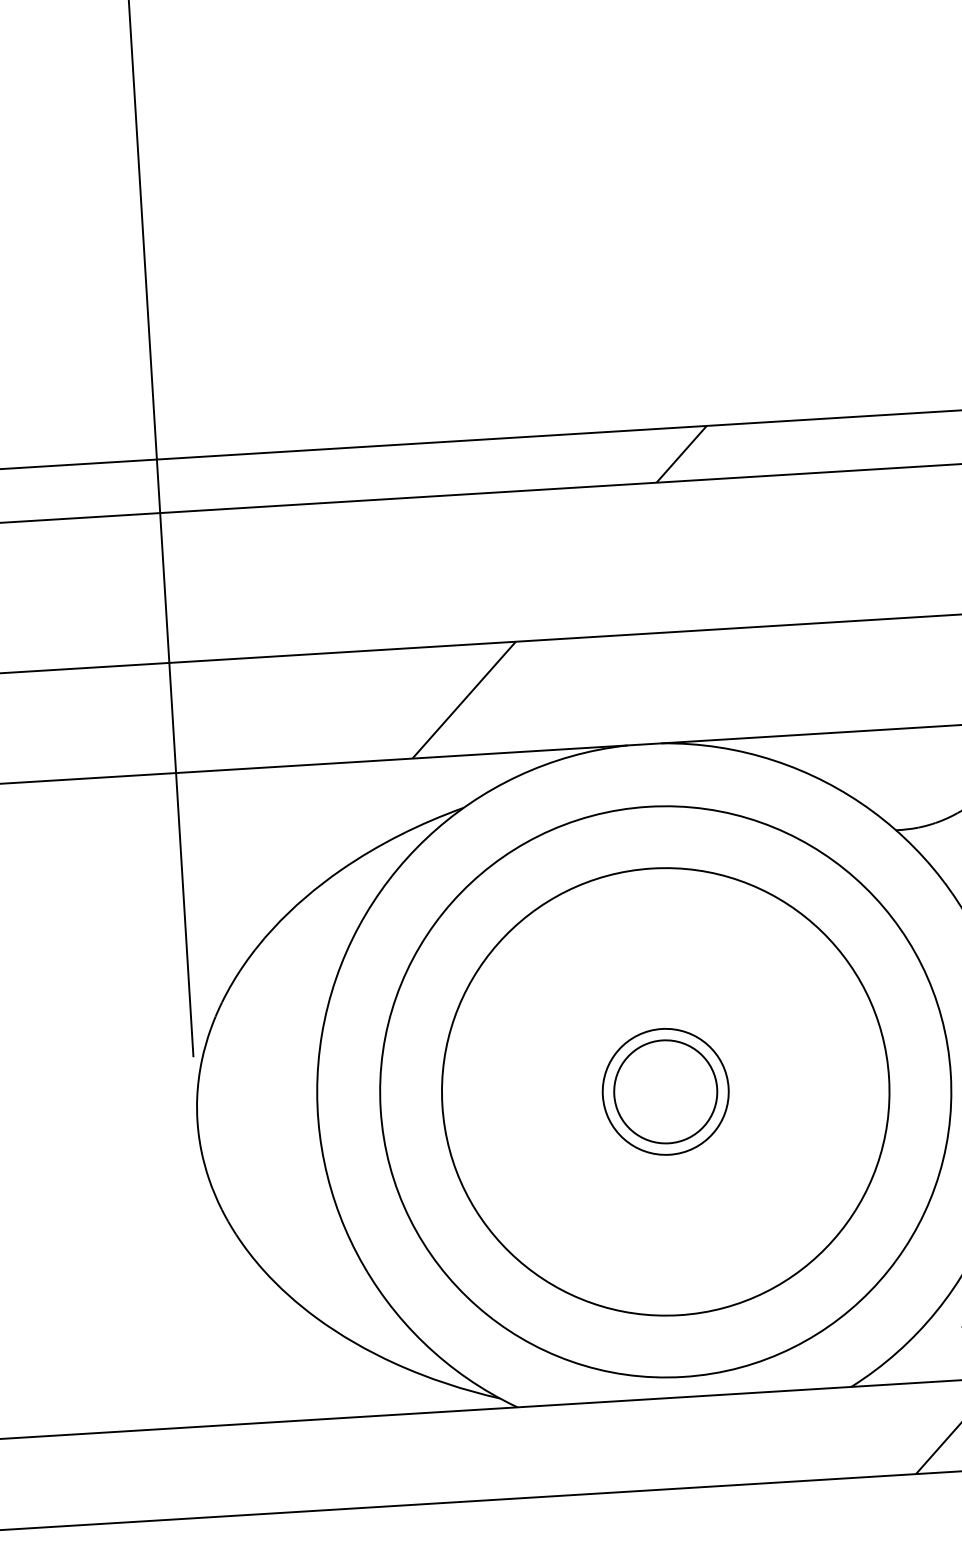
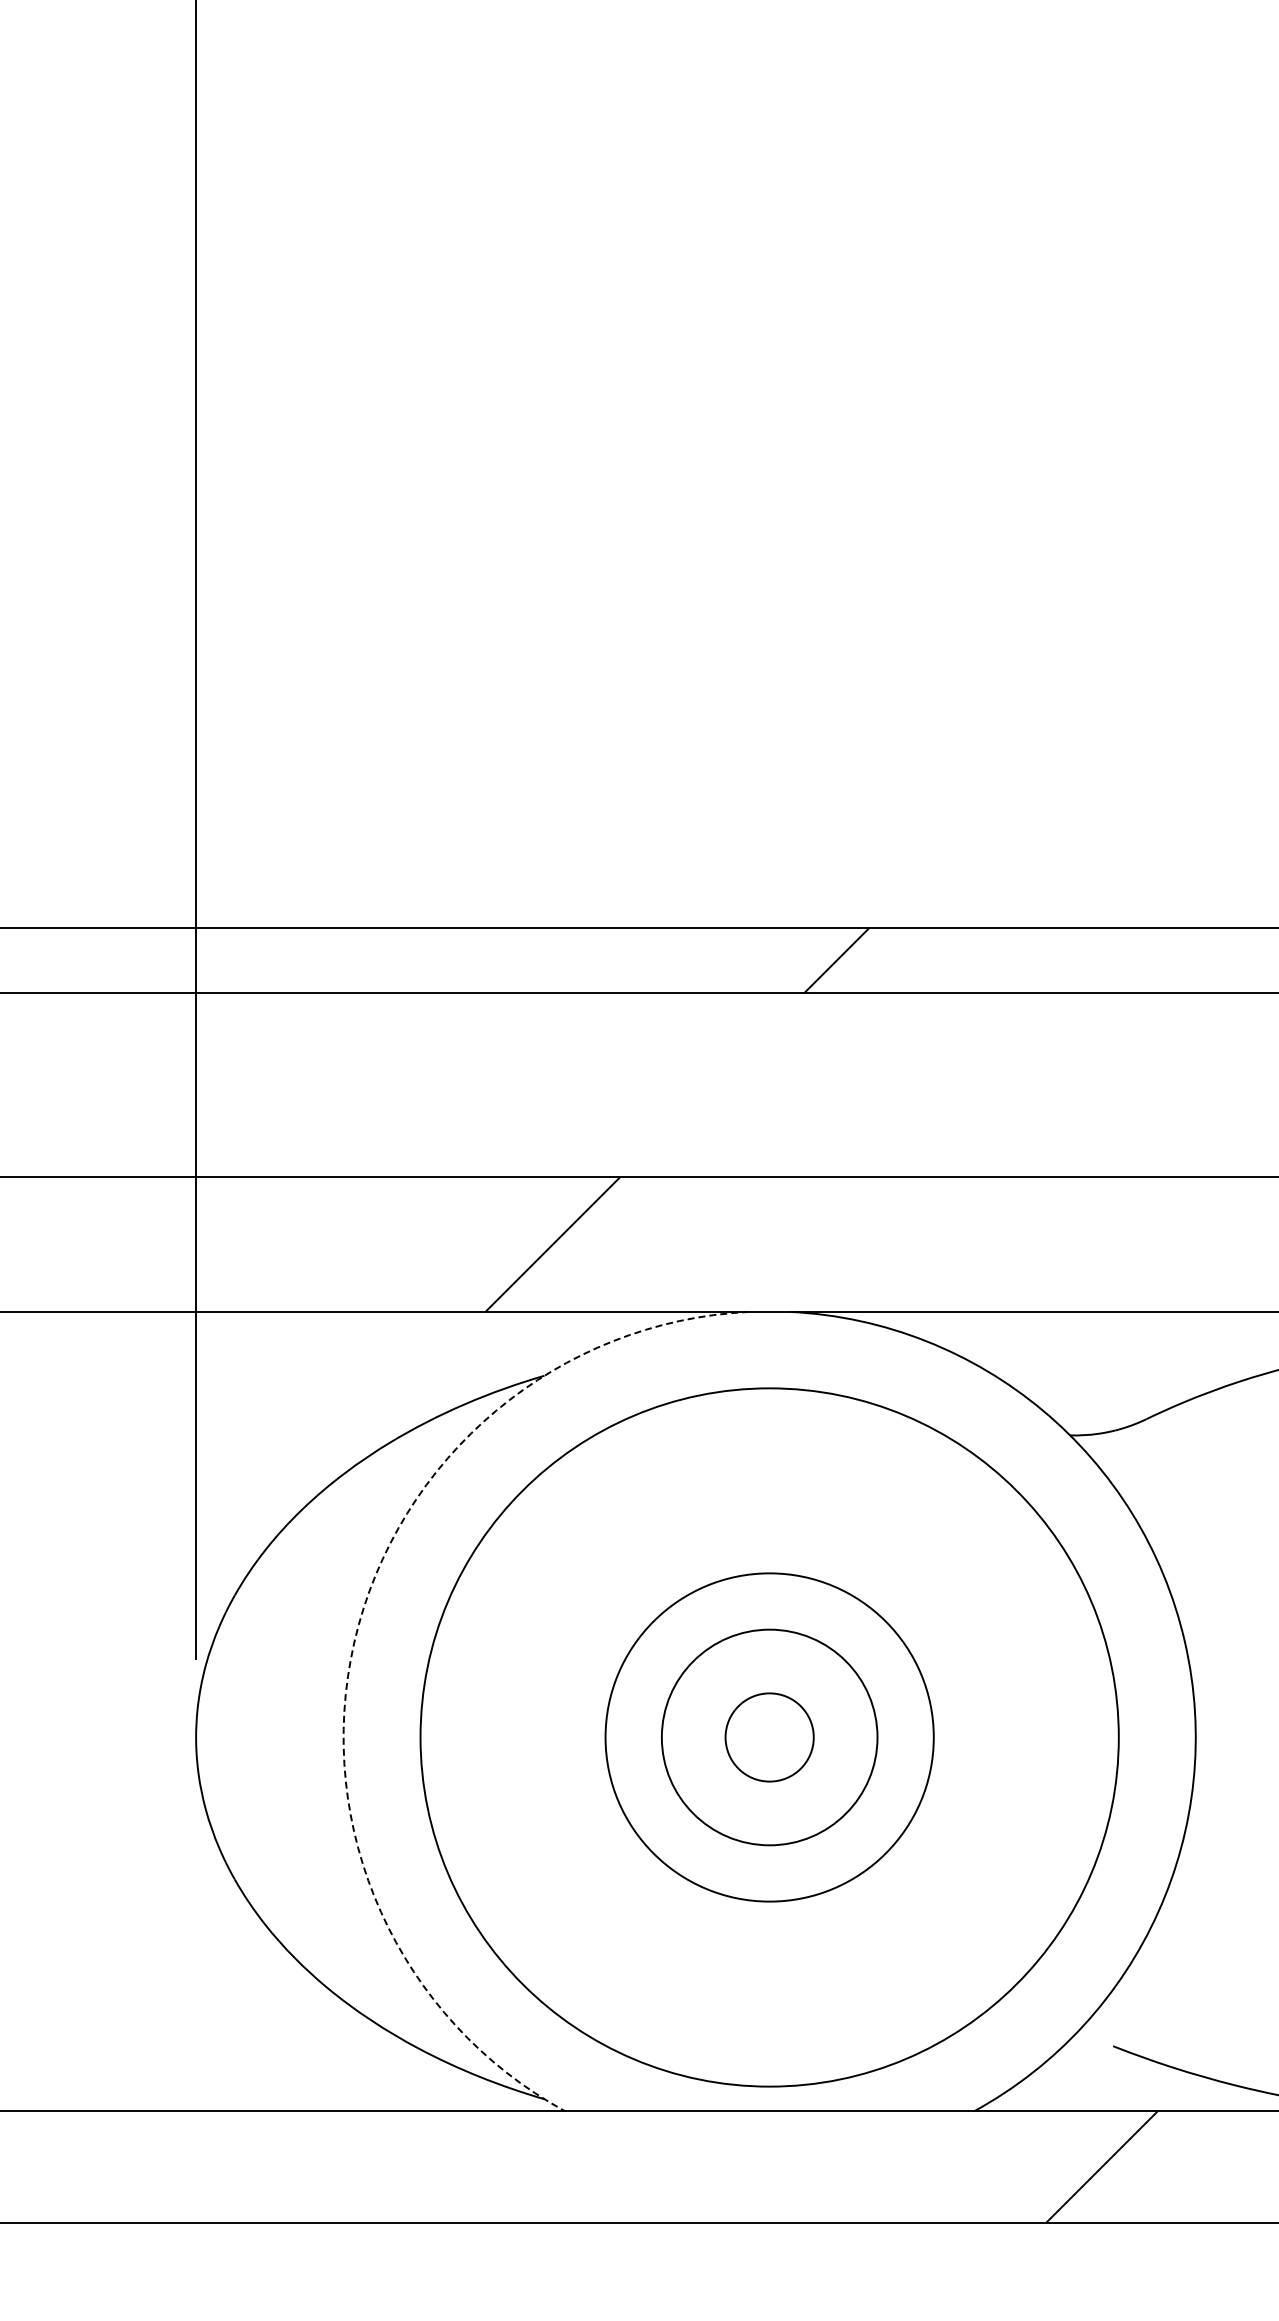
arc: (322, 1035) -> (354, 1642), solid -> dashed
circle: (665, 1091) -> (769, 1737), size x0.6
circle: (665, 1091) -> (769, 1737), size x0.7
circle: (665, 1091) -> (769, 1737), size x1.4

